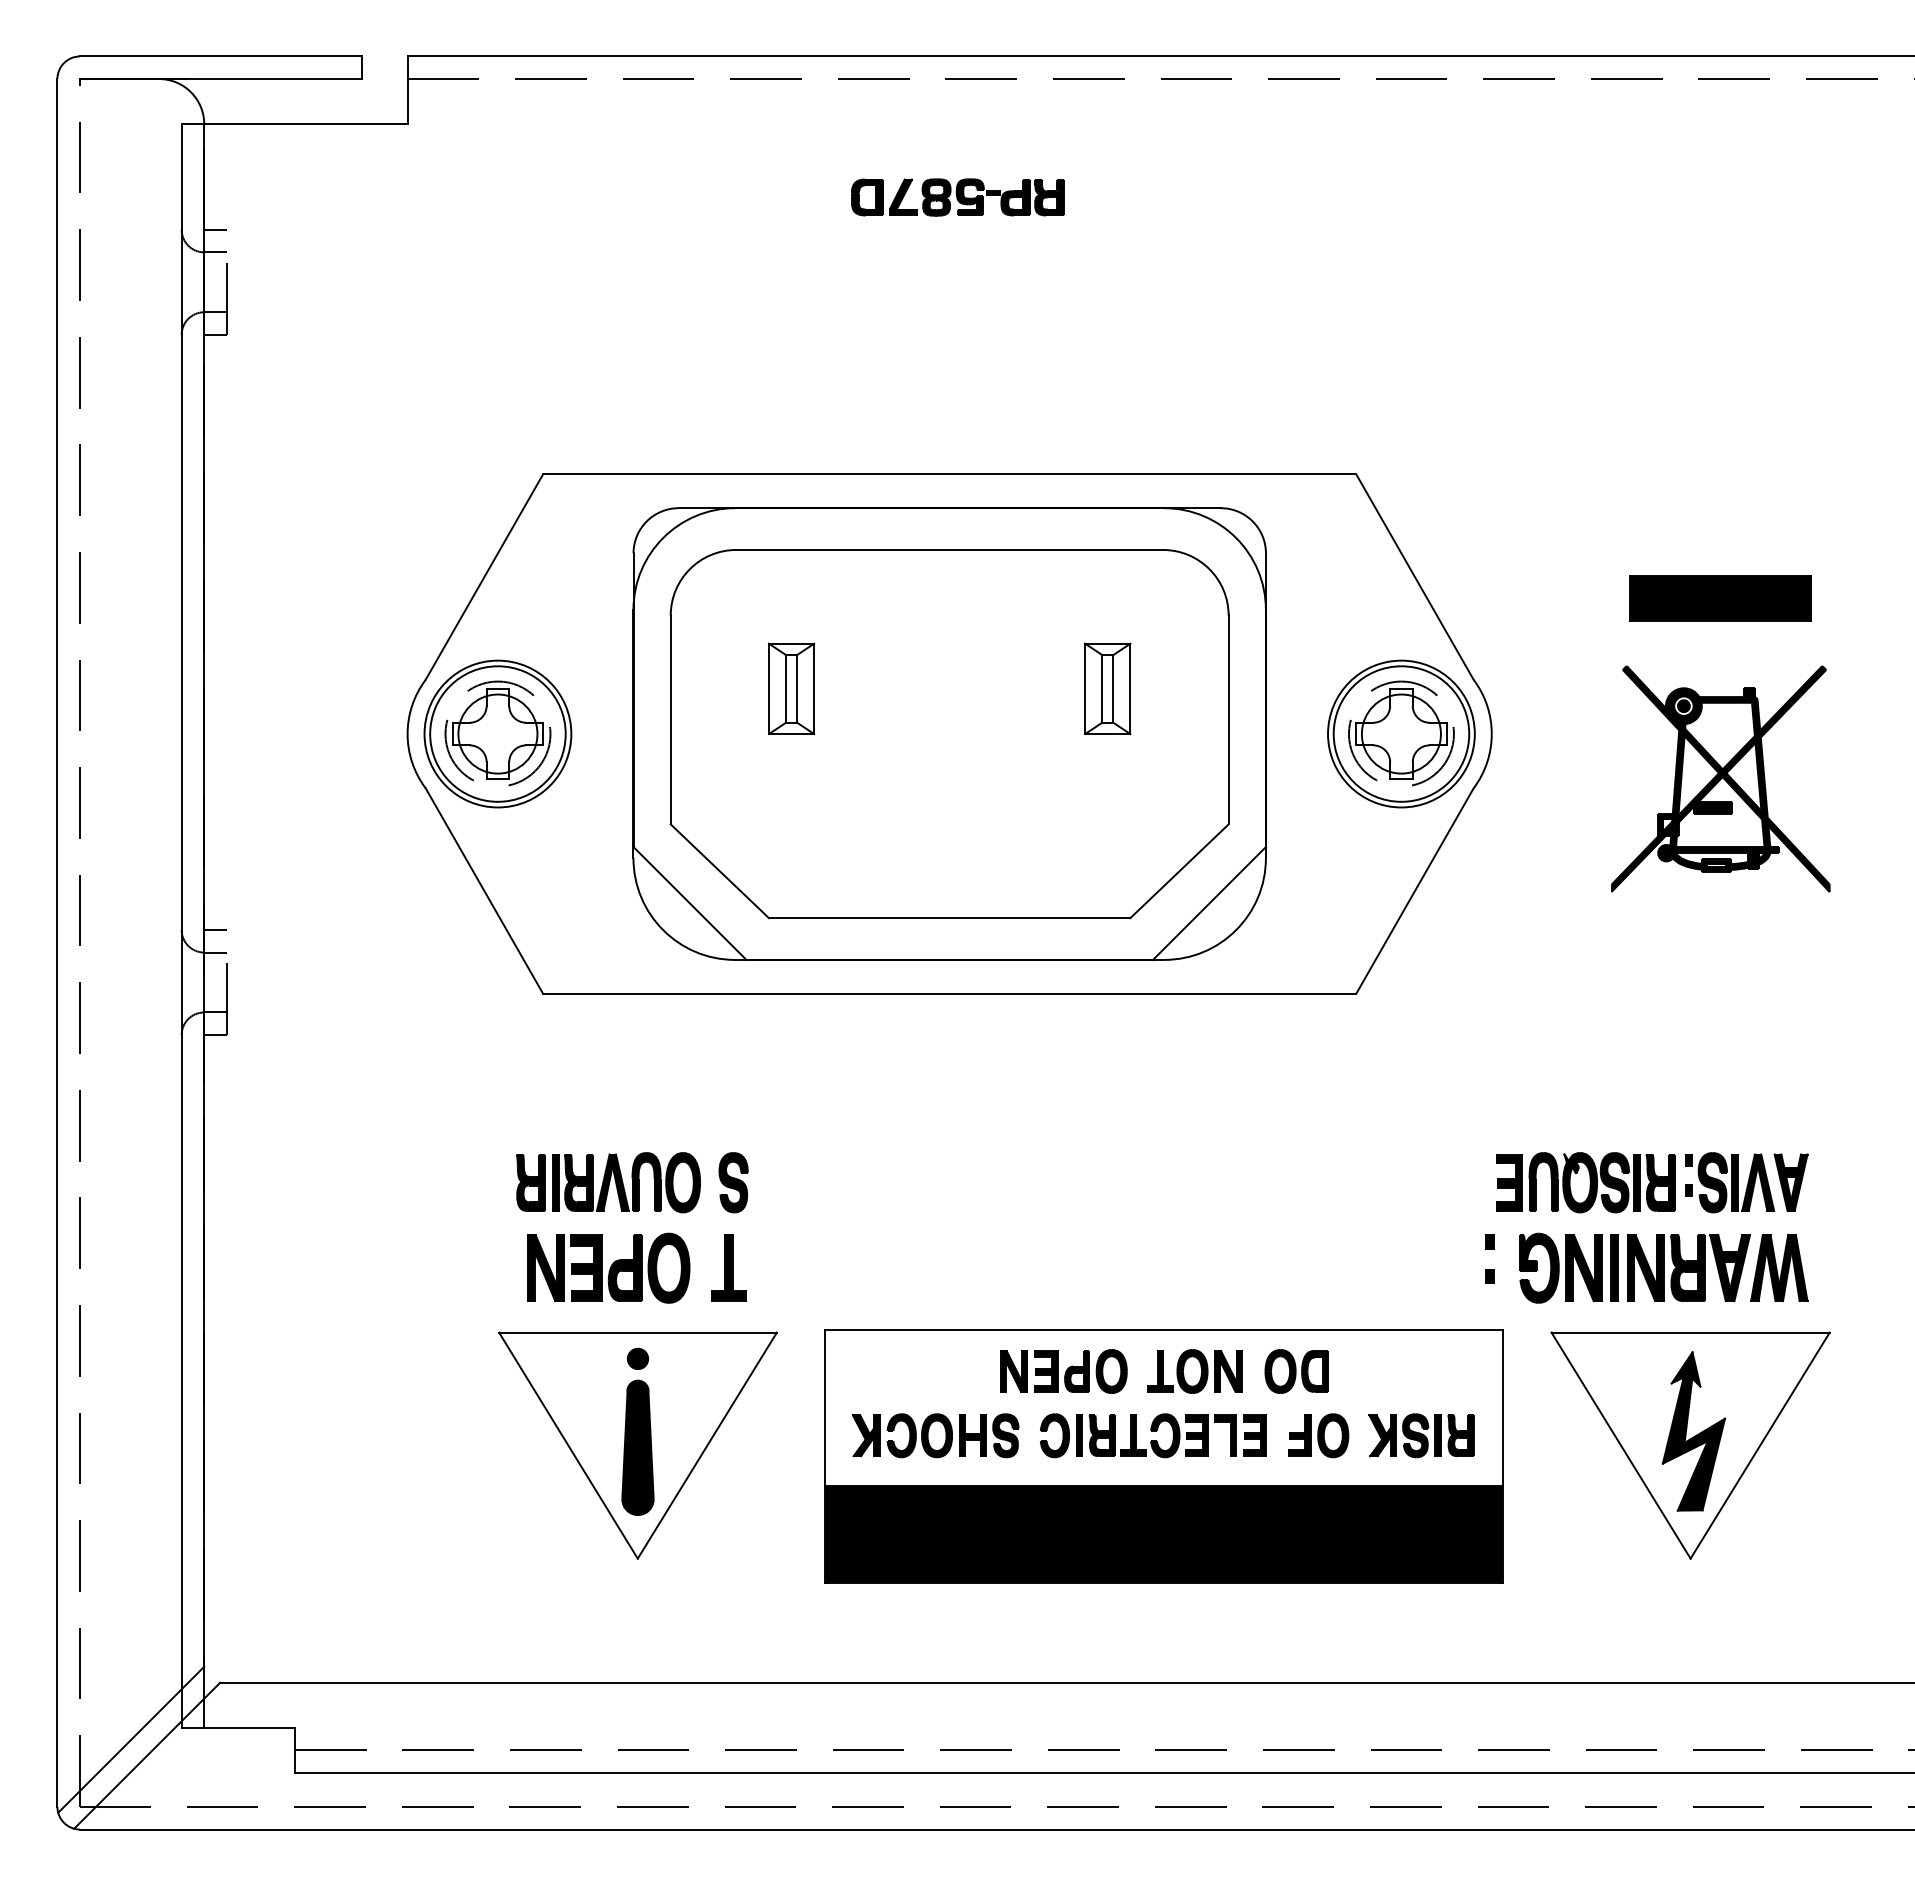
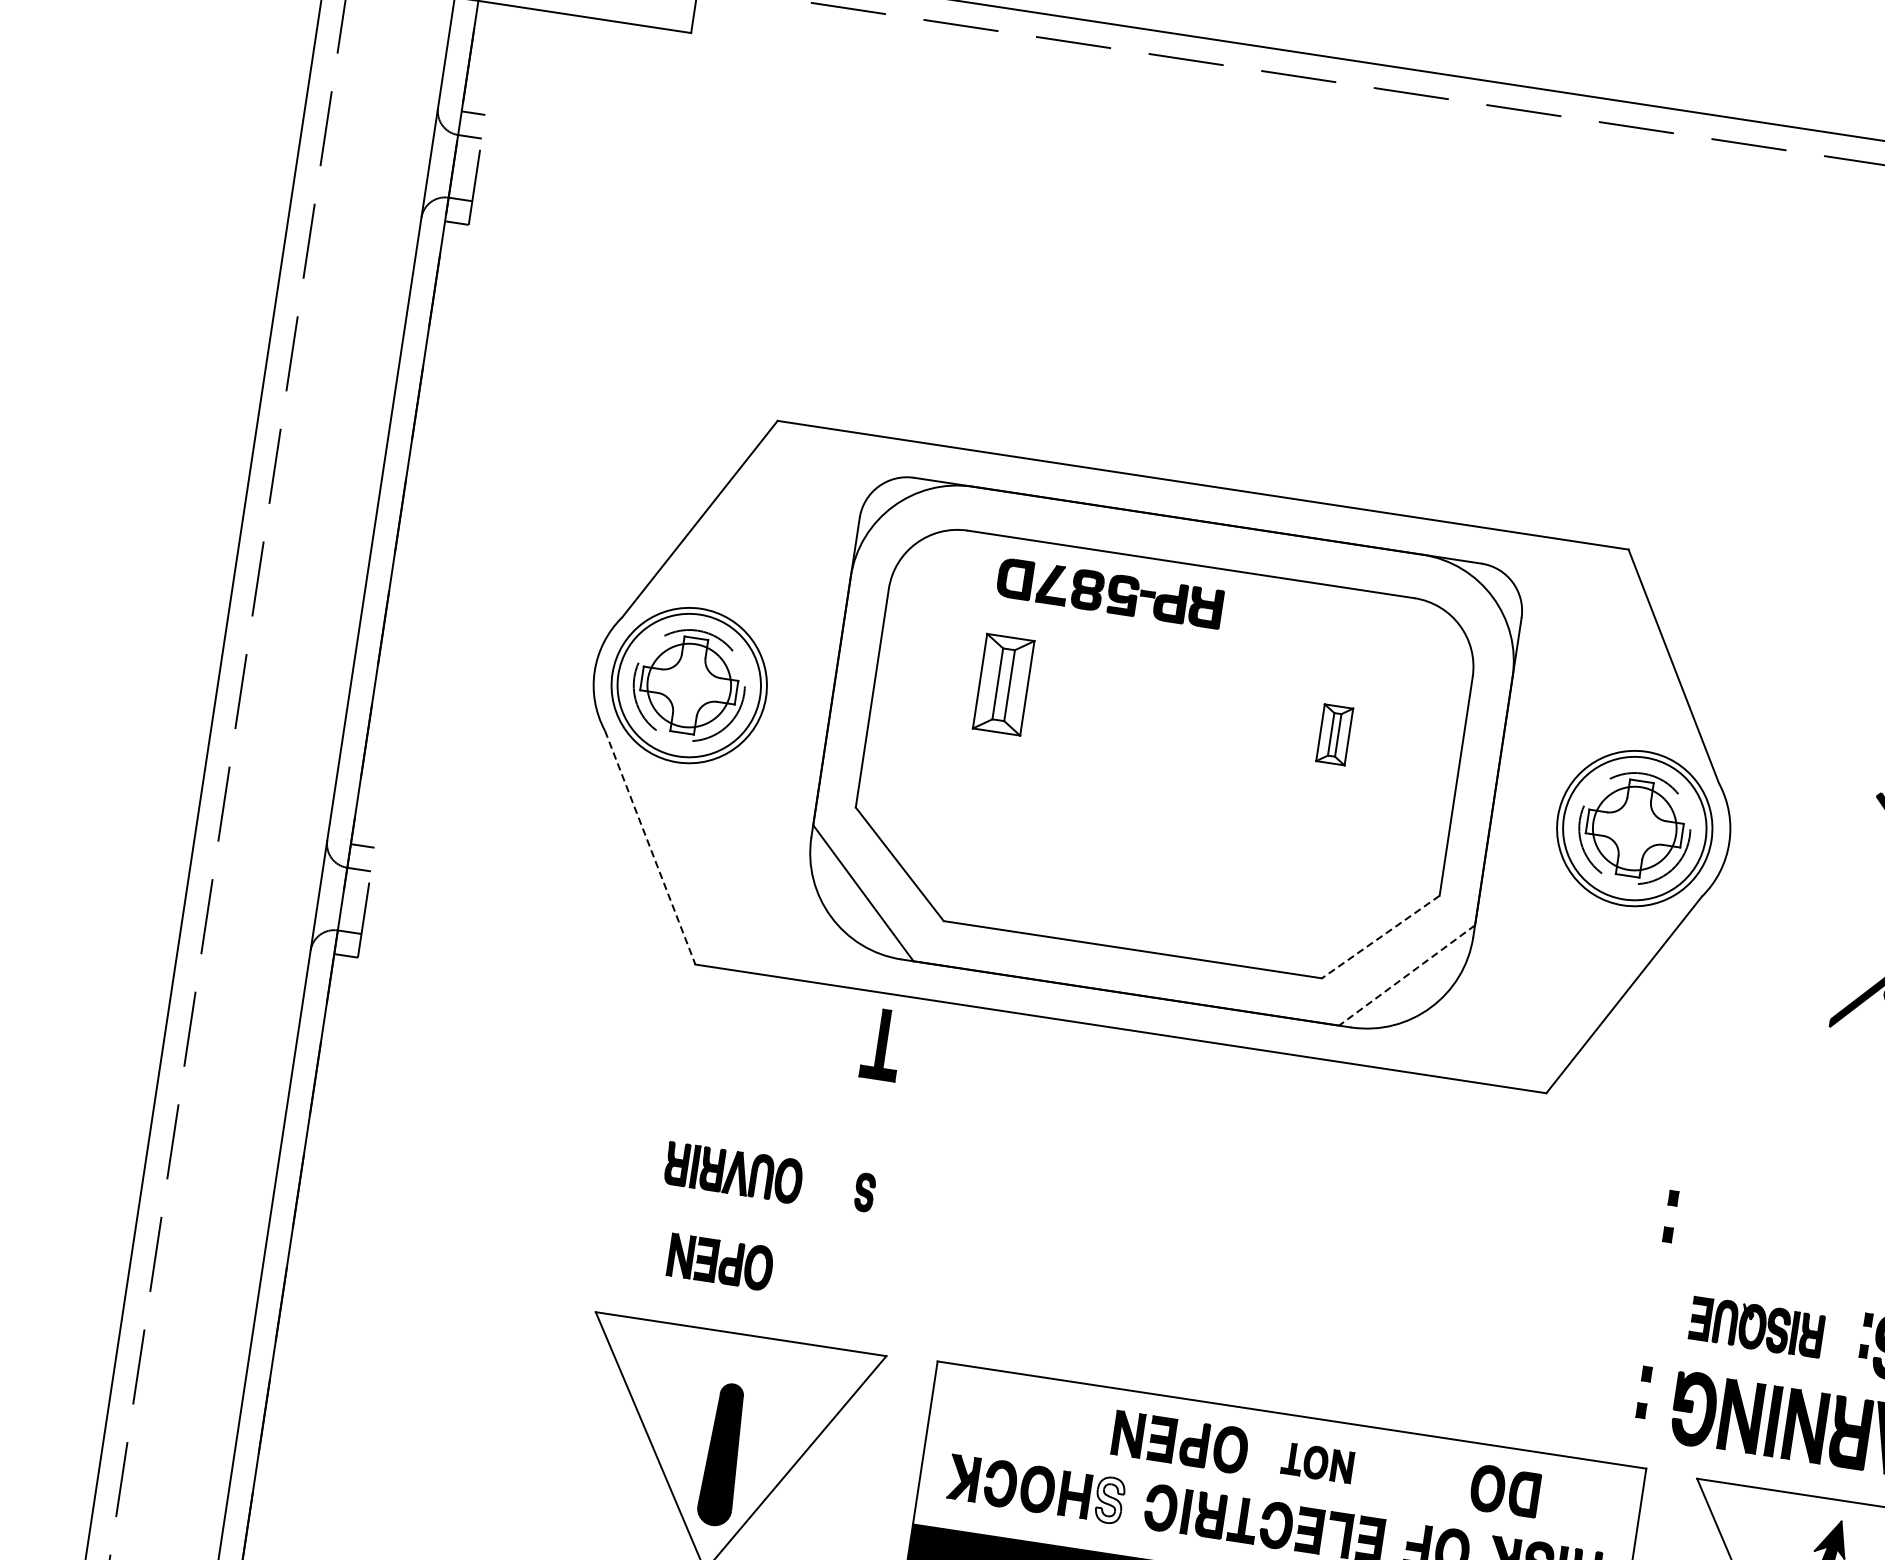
part: (957, 197) -> (1109, 593), moved
part: (1107, 688) -> (1334, 734), size x0.6
line: (1179, 871) -> (1380, 937), solid -> dashed
line: (484, 891) -> (650, 848), solid -> dashed
line: (1209, 903) -> (1407, 975), solid -> dashed
part: (1489, 1081) -> (1671, 1206), added
part: (608, 1182) -> (733, 1172), size x0.7
part: (733, 1182) -> (864, 1192), size x0.6
part: (1585, 1182) -> (1756, 1326), size x0.7
part: (608, 1267) -> (720, 1261), size x0.6
part: (728, 1267) -> (881, 1043), moved
part: (638, 1358) -> (737, 1361), removed
part: (1194, 1371) -> (1317, 1462), size x0.7
part: (1296, 1371) -> (1504, 1491), moved
fill: (1005, 1435) -> (1109, 1499), removed

